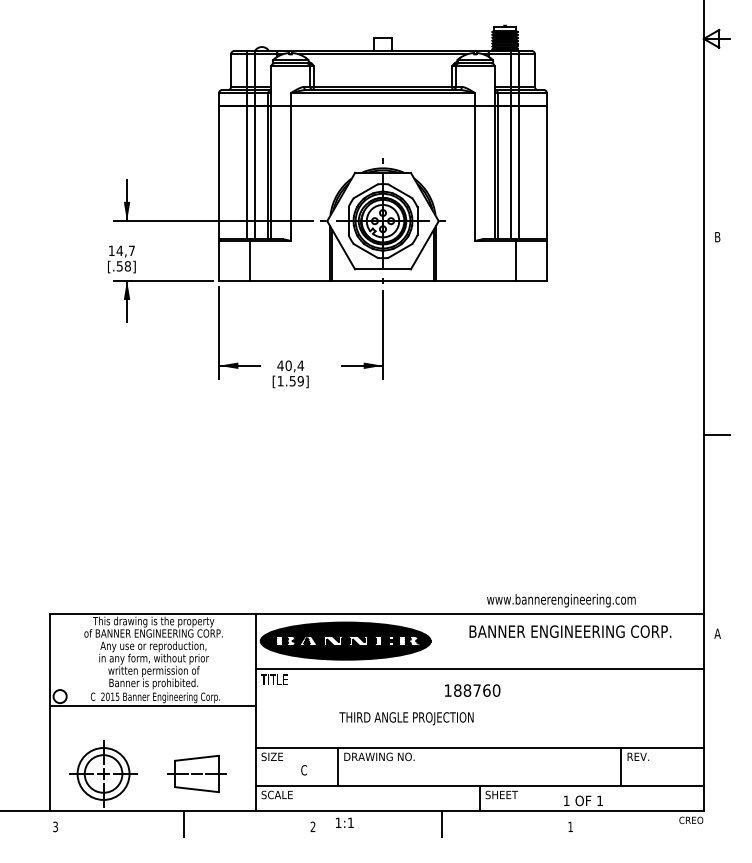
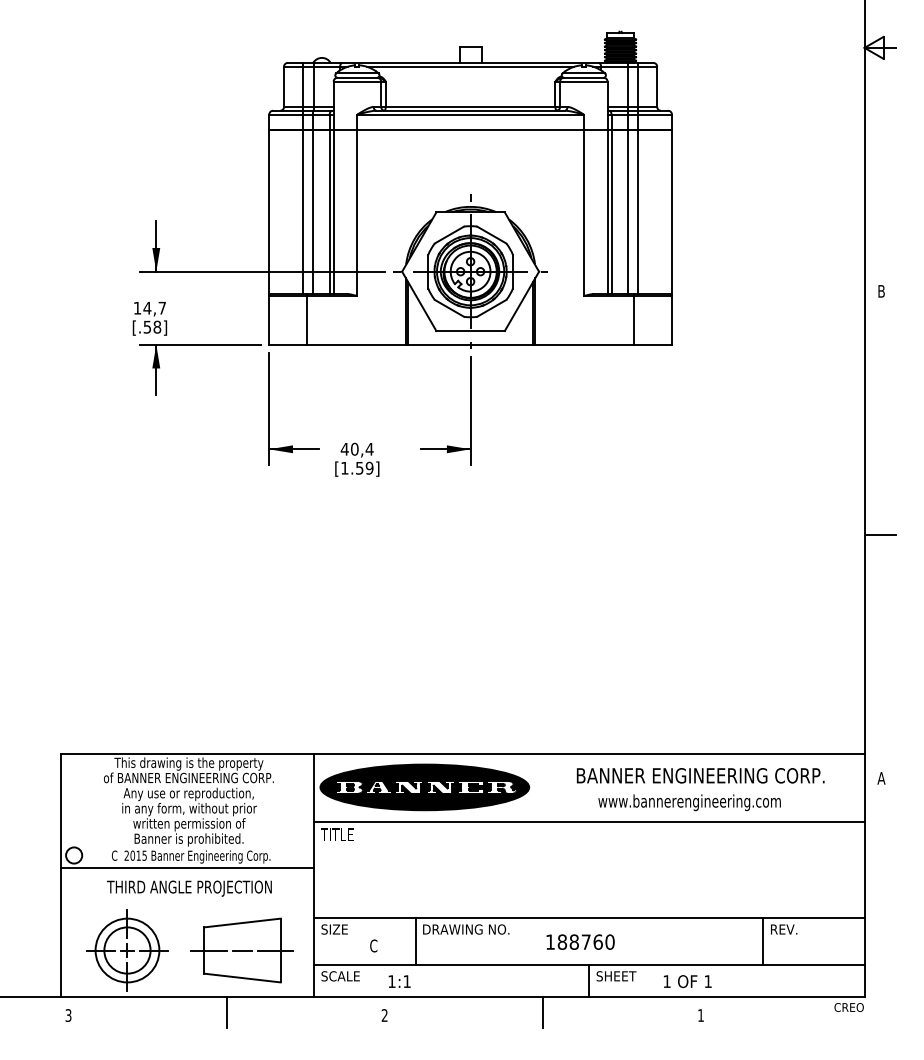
text: (561, 600) -> (689, 802), moved
text: (472, 690) -> (580, 941), moved
text: (406, 718) -> (189, 888), moved
part: (196, 773) -> (241, 950), size x1.43
text: (583, 800) -> (687, 981), moved
text: (344, 822) -> (399, 981), moved

